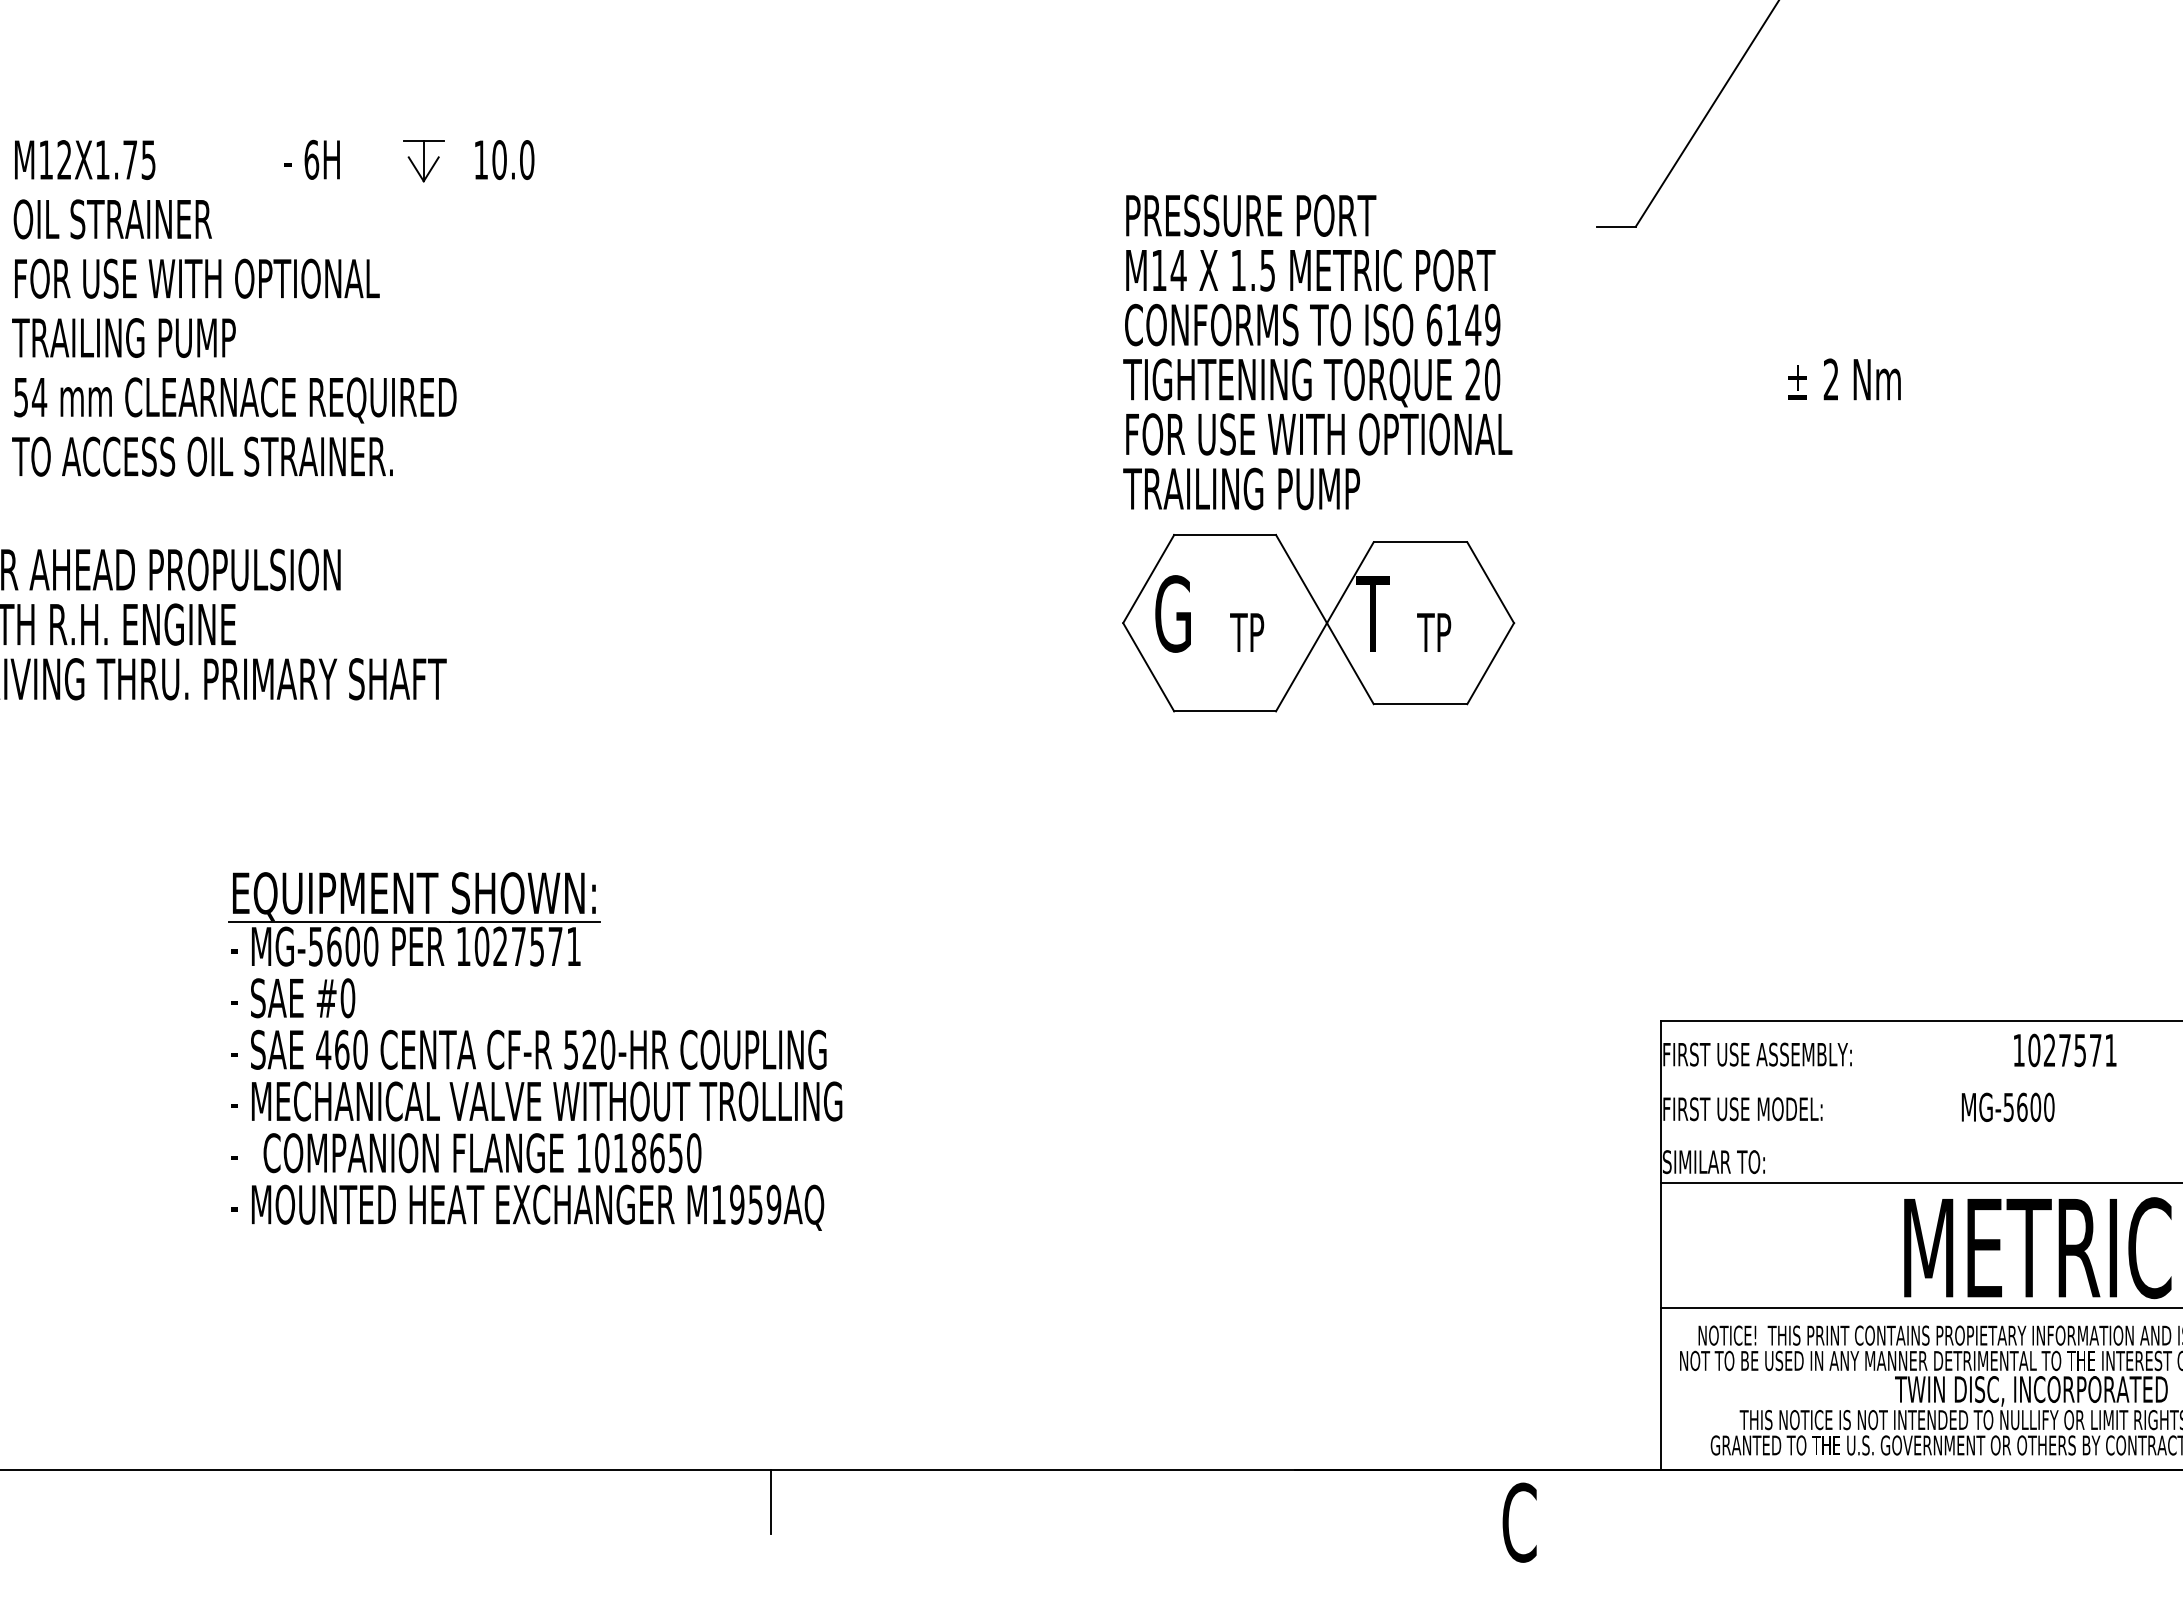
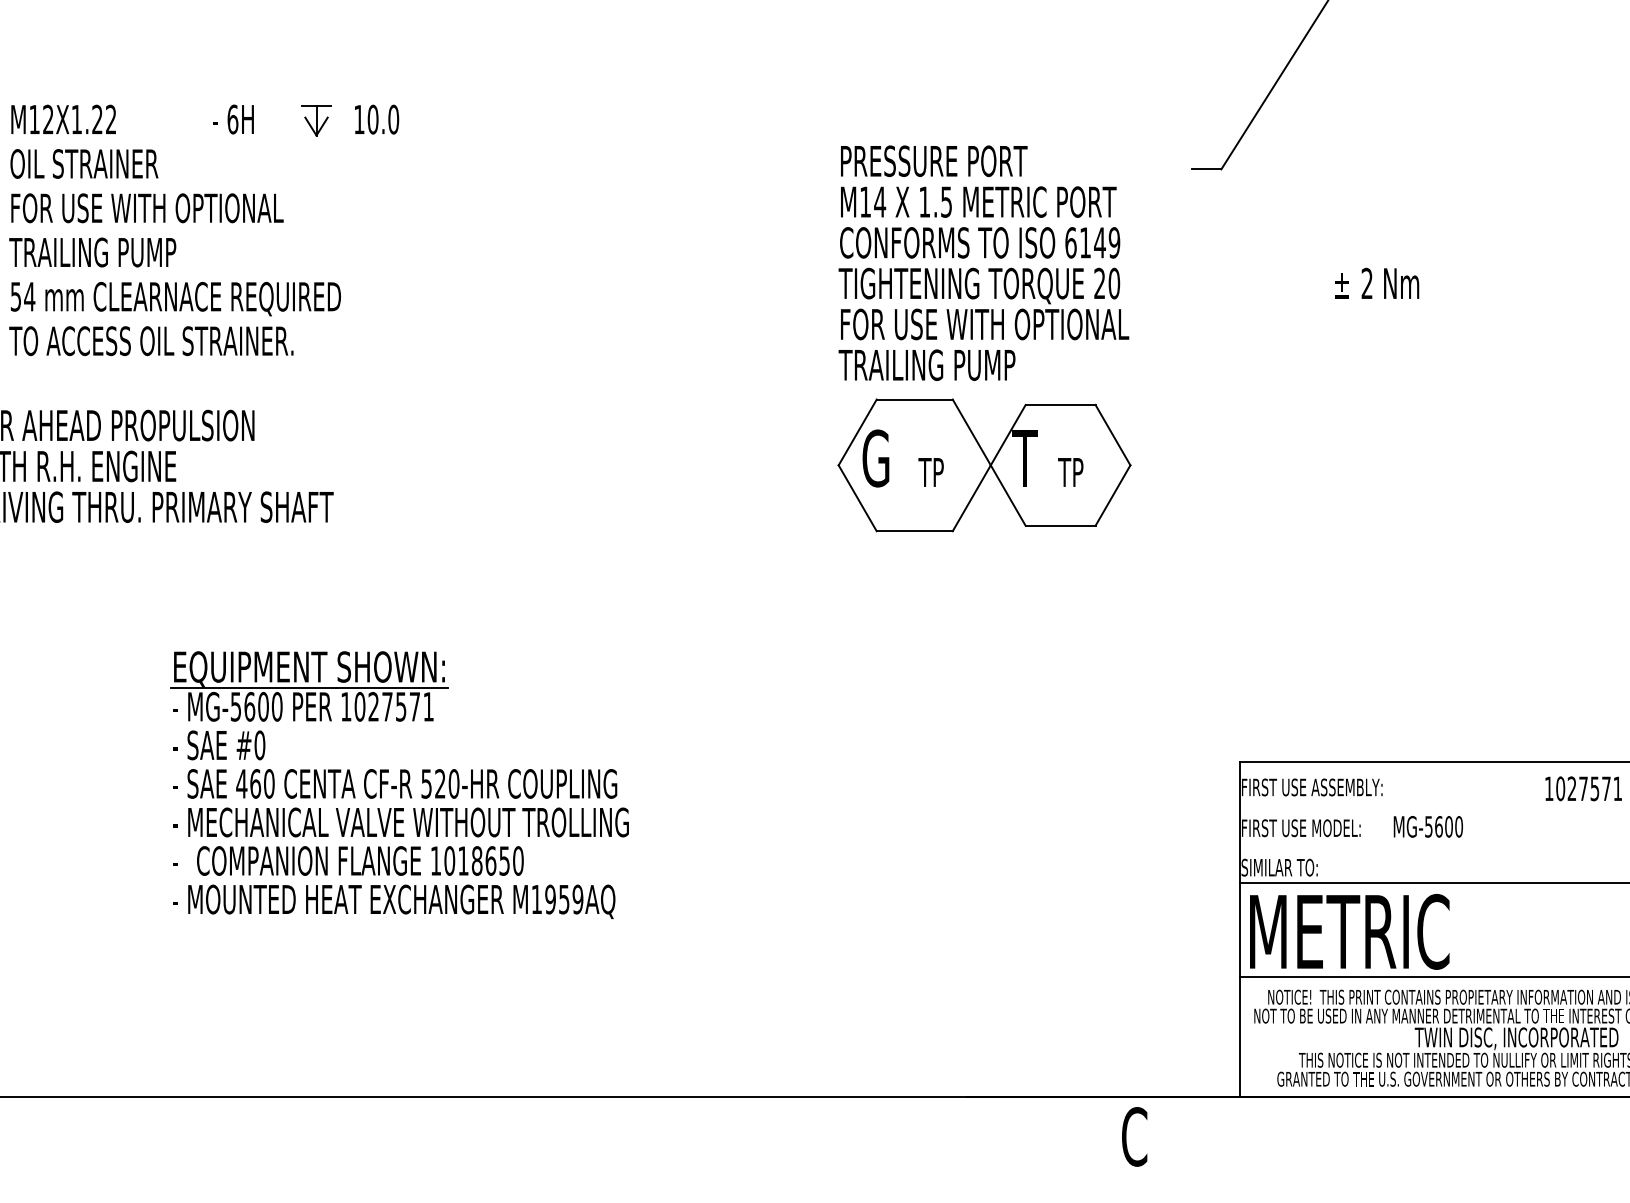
text: (139, 160) -> (104, 120), M12X1.75 -> M12X1.22
text: (2065, 1050) -> (1583, 788), moved
text: (2007, 1106) -> (1427, 826), moved
text: (2037, 1248) -> (1349, 932), moved
line: (771, 1501) -> (576, 1121), removed

